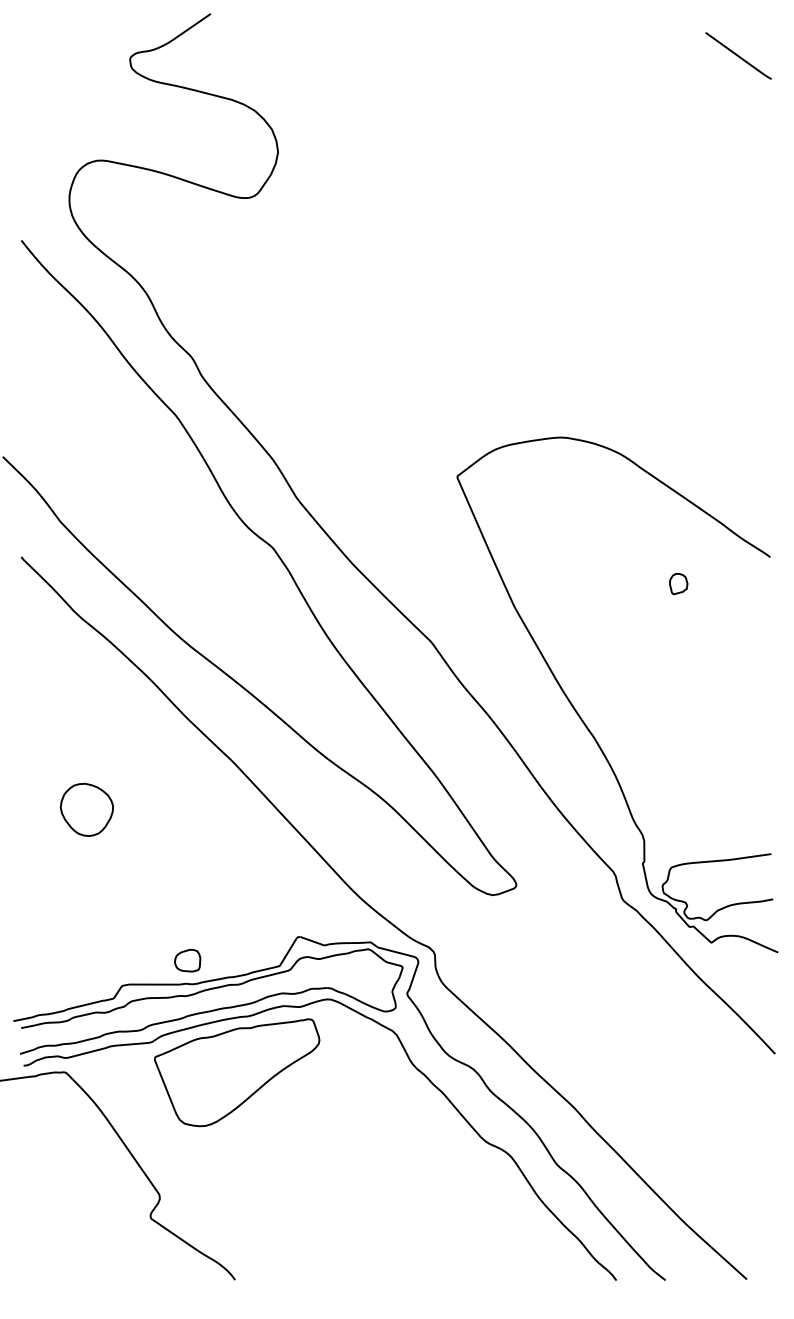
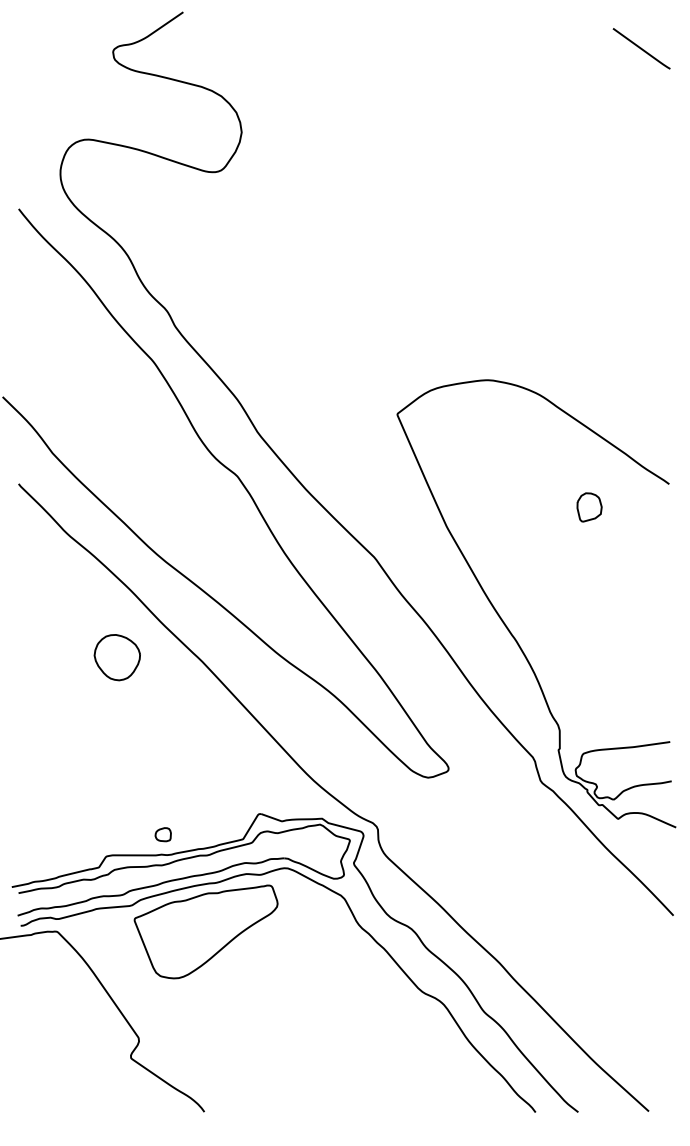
part: (678, 583) -> (589, 506), size x1.6
part: (86, 809) -> (116, 657), moved
part: (187, 960) -> (163, 834), size x0.7

